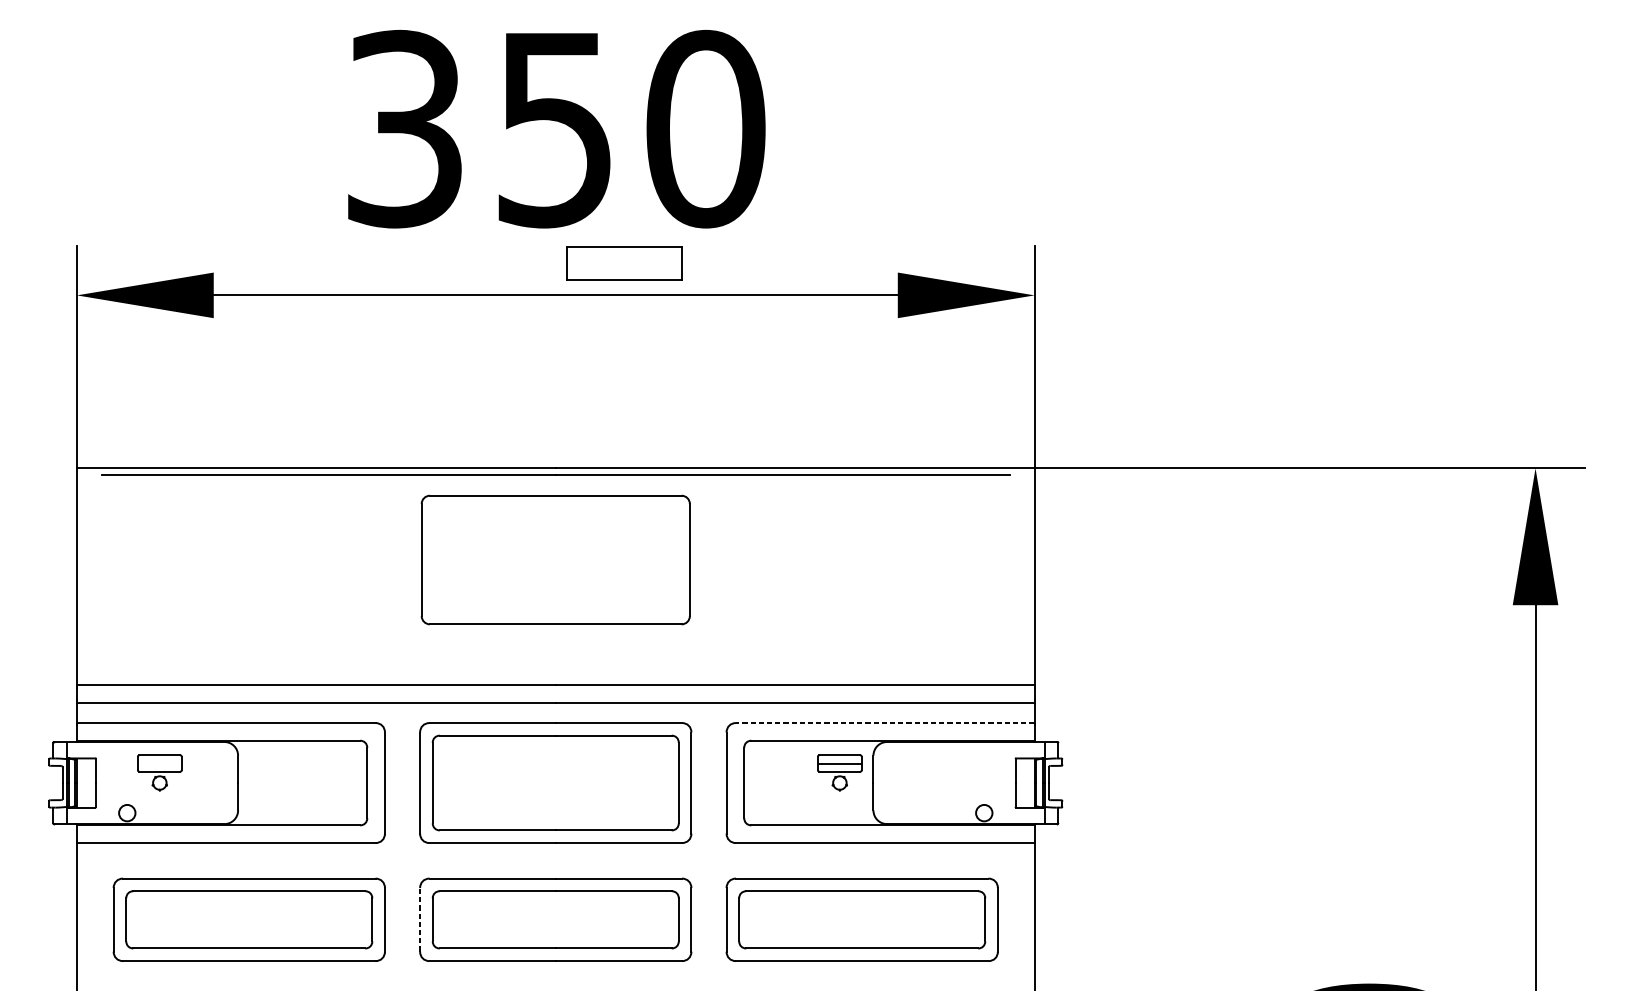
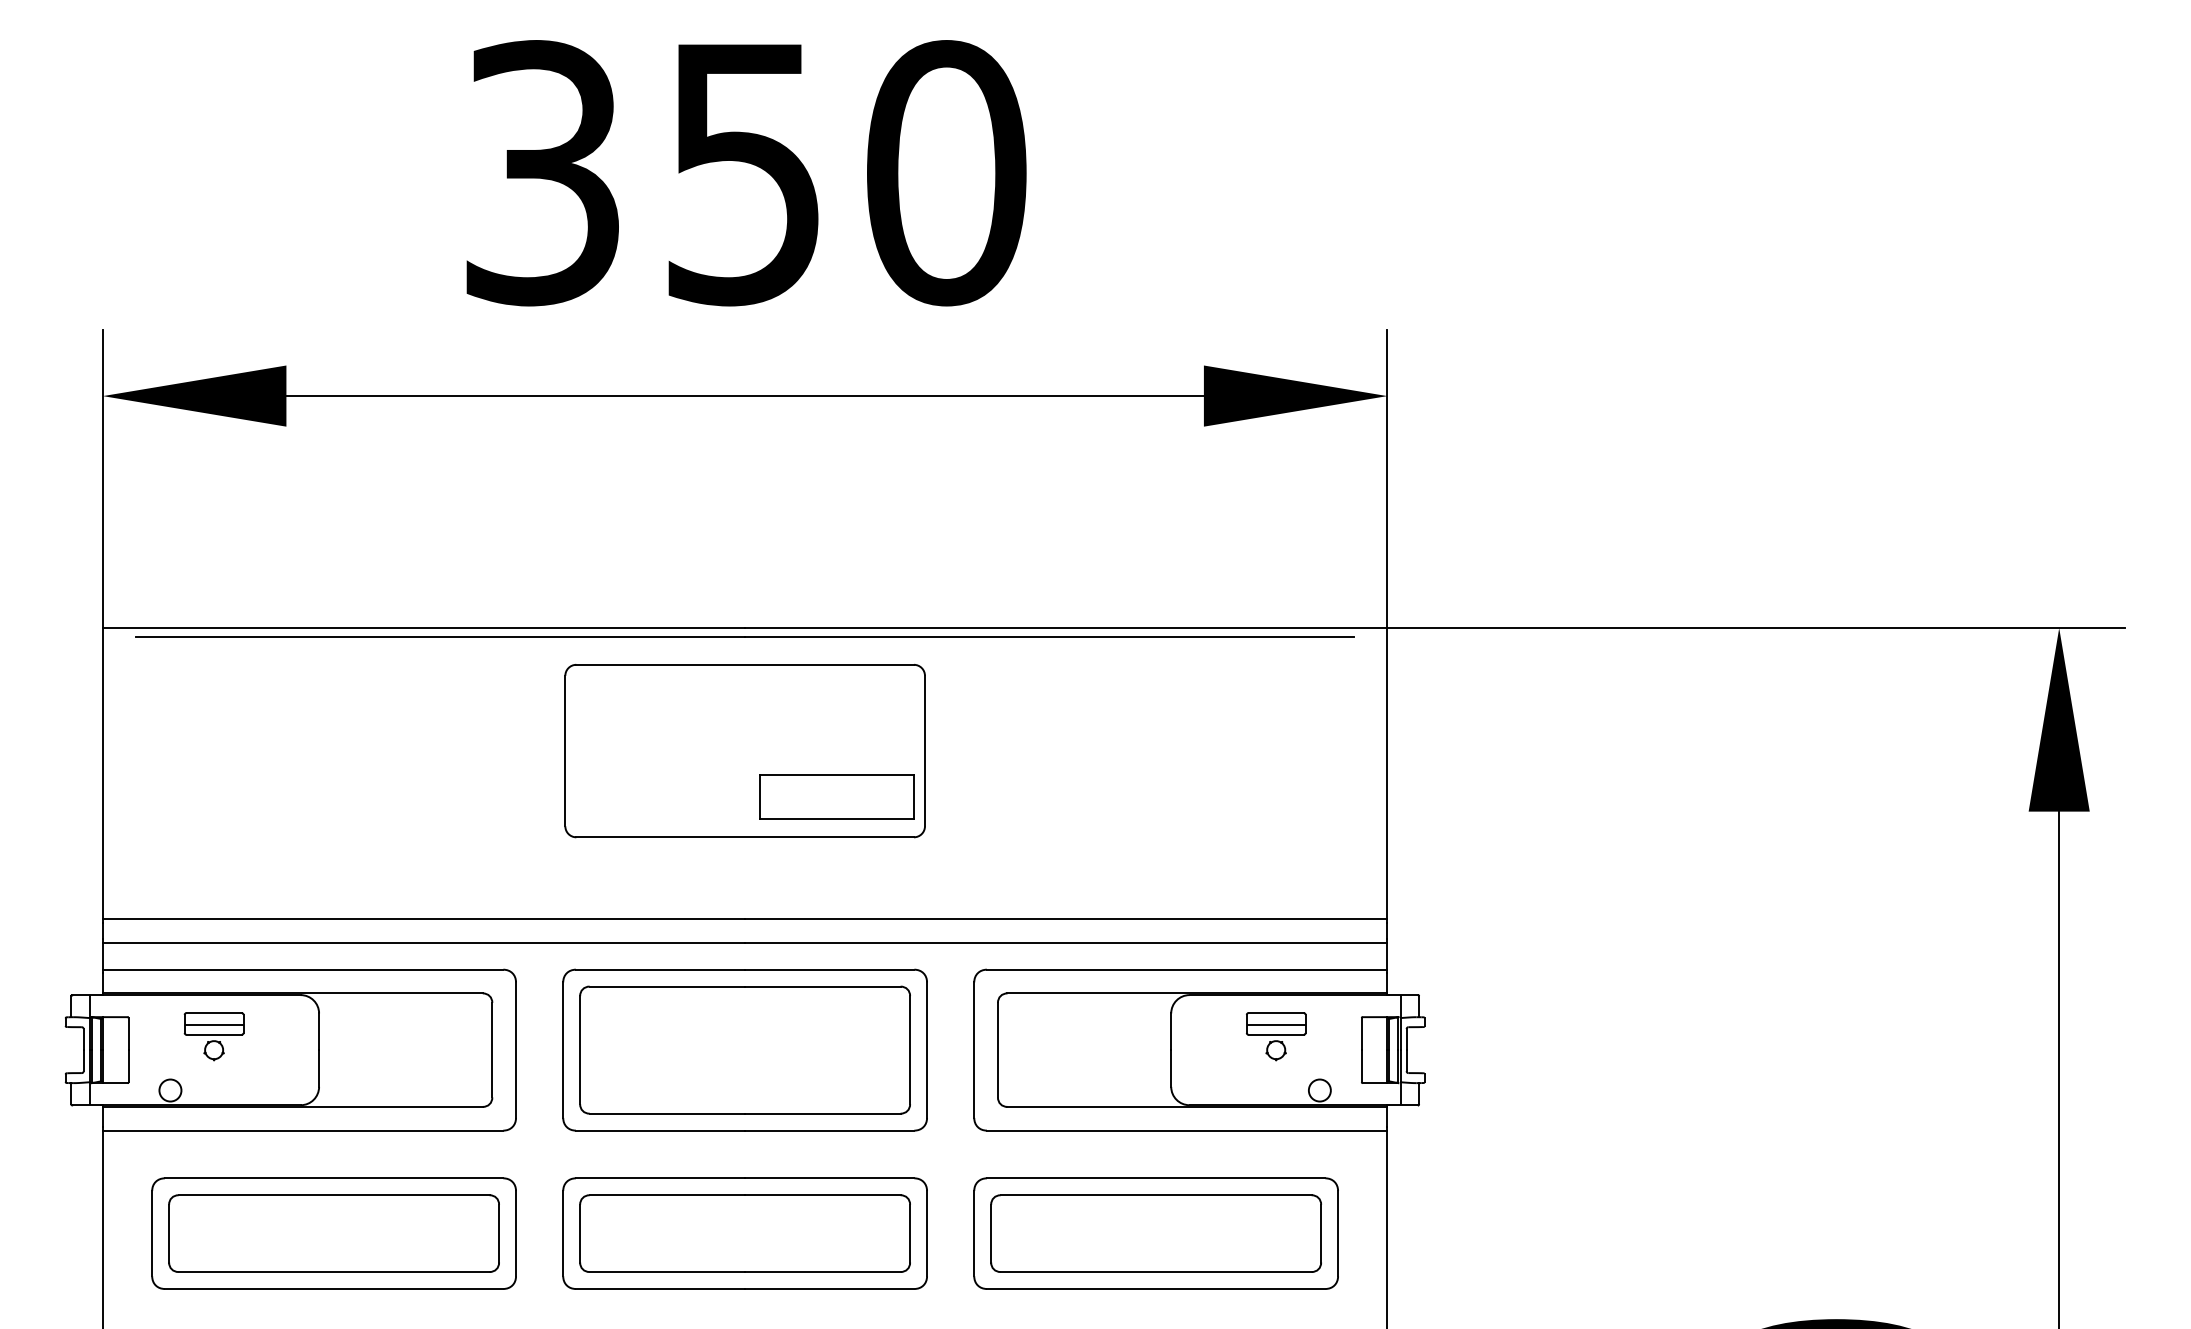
part: (623, 262) -> (836, 796), moved
line: (884, 722) -> (1186, 969), dashed -> solid
line: (159, 763) -> (213, 1024), added
part: (840, 772) -> (1276, 1036), moved
line: (420, 919) -> (563, 1233), dashed -> solid

